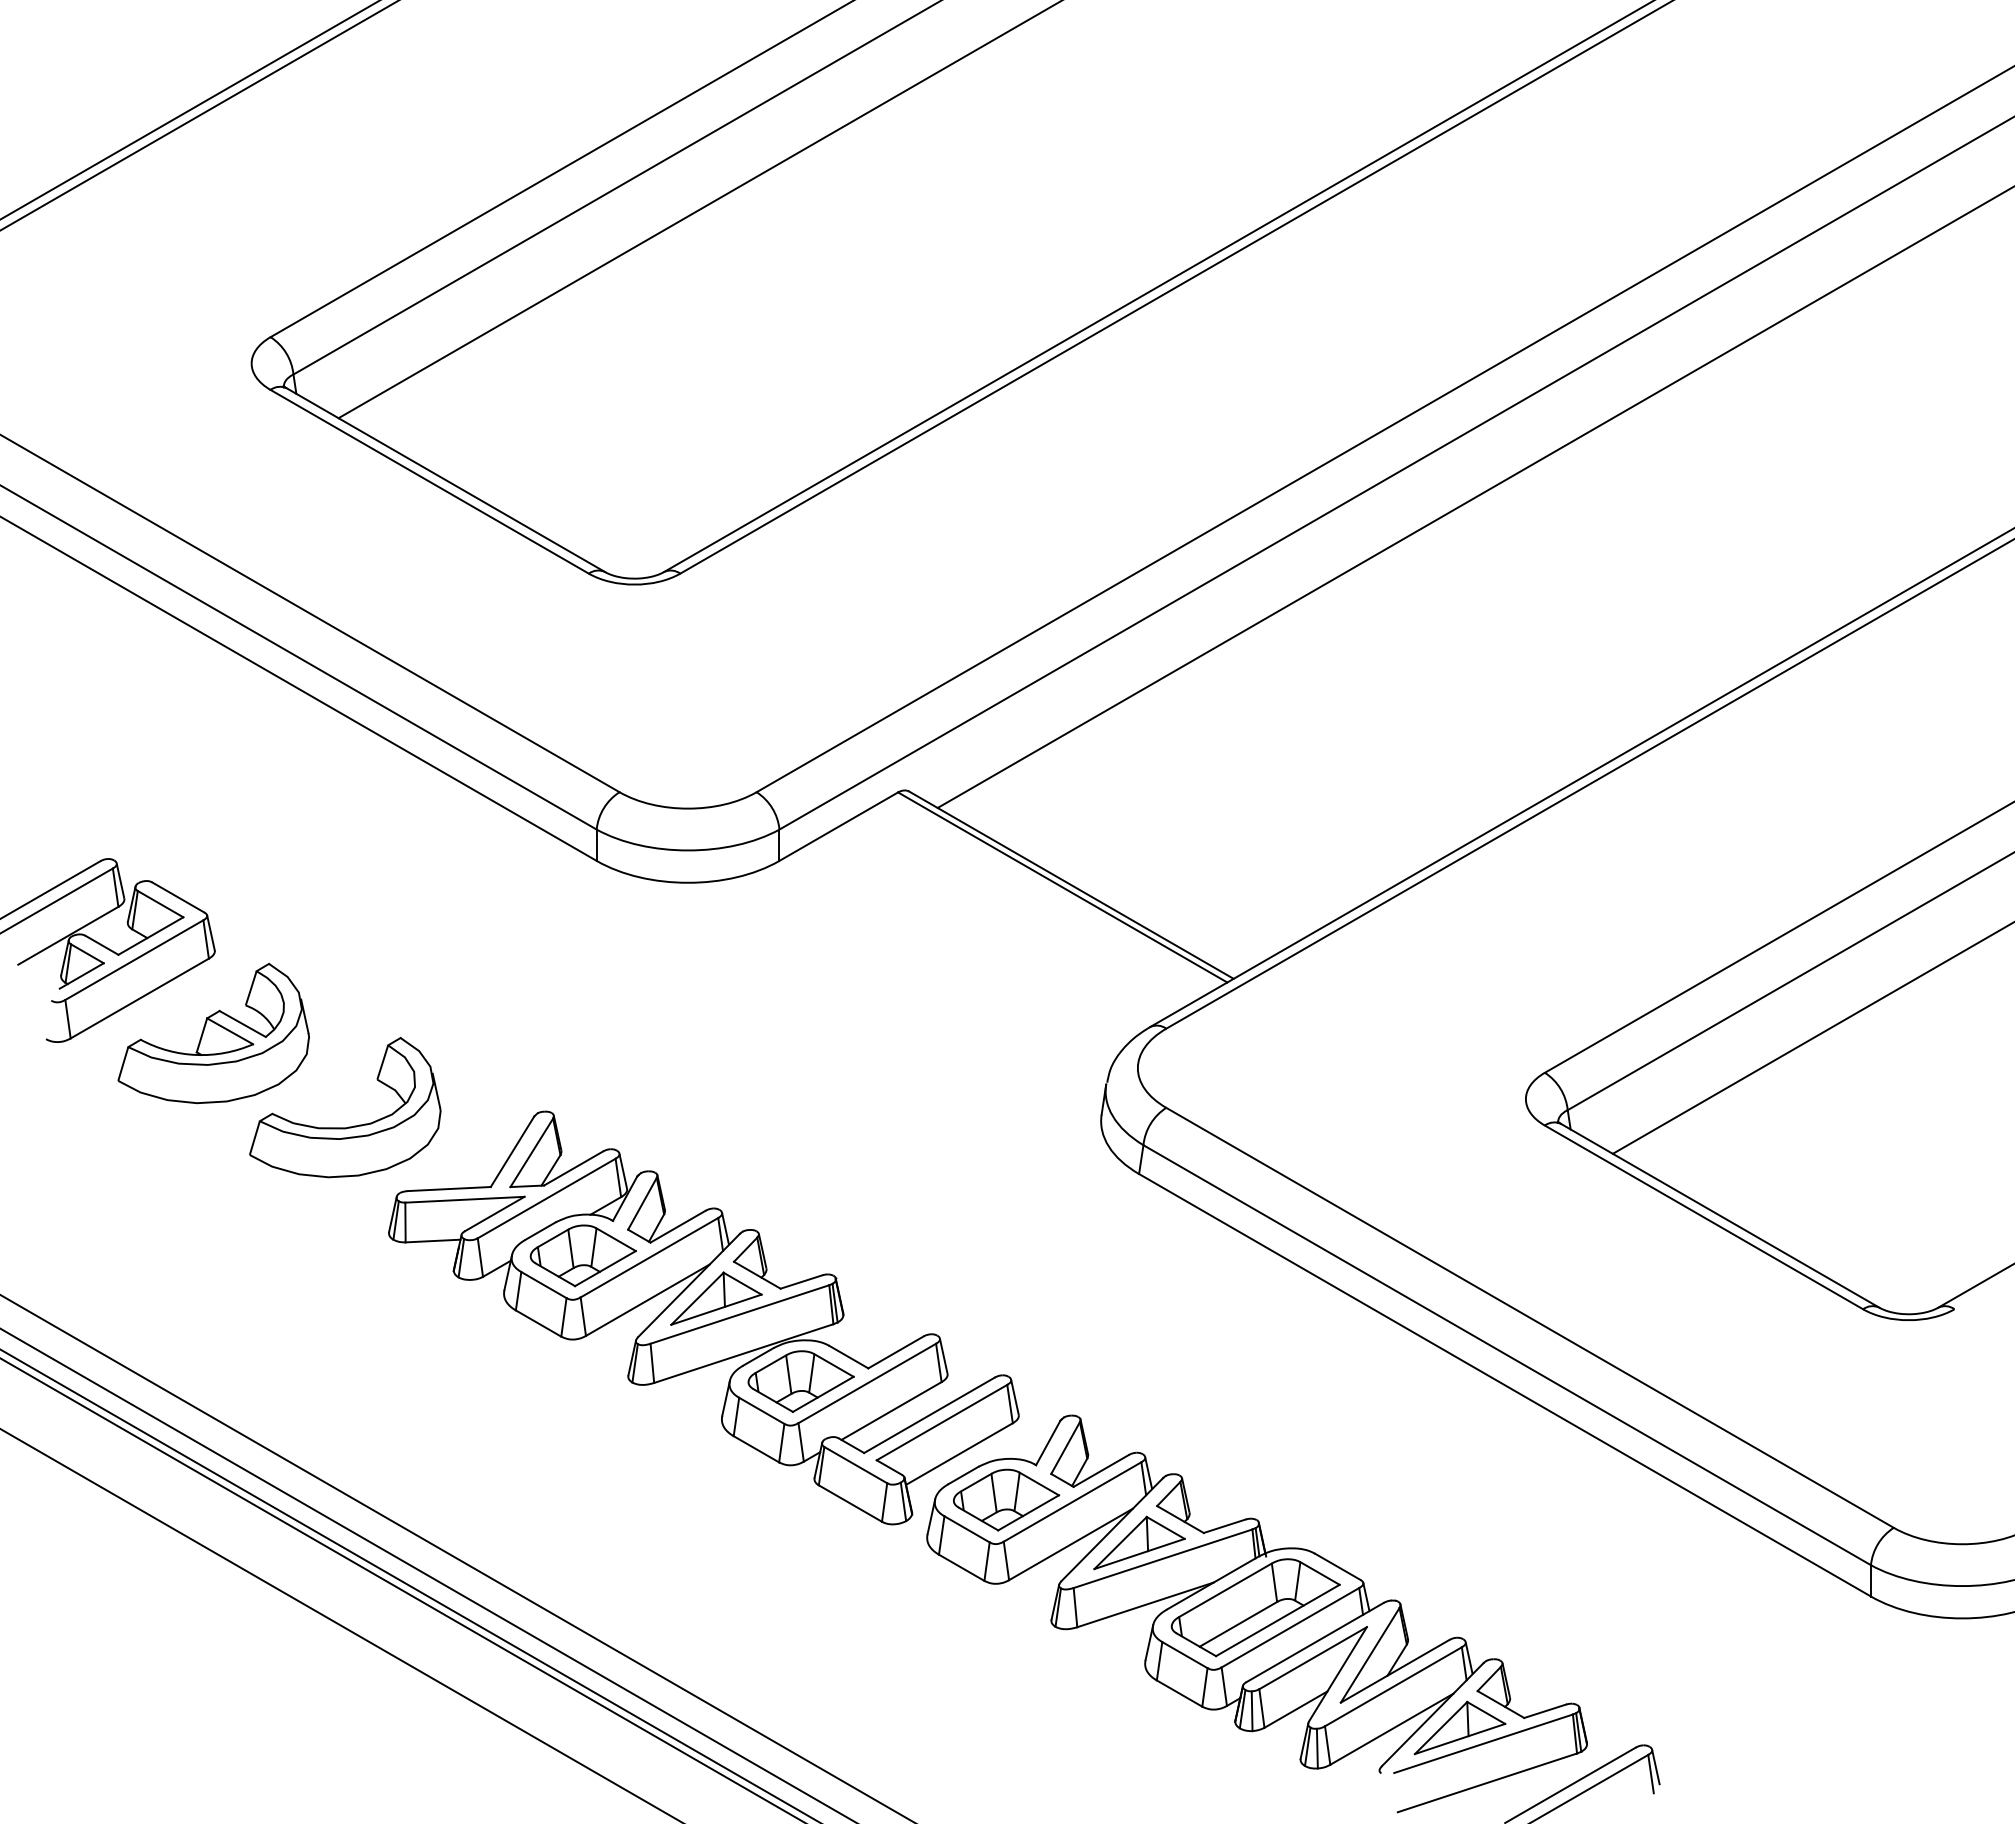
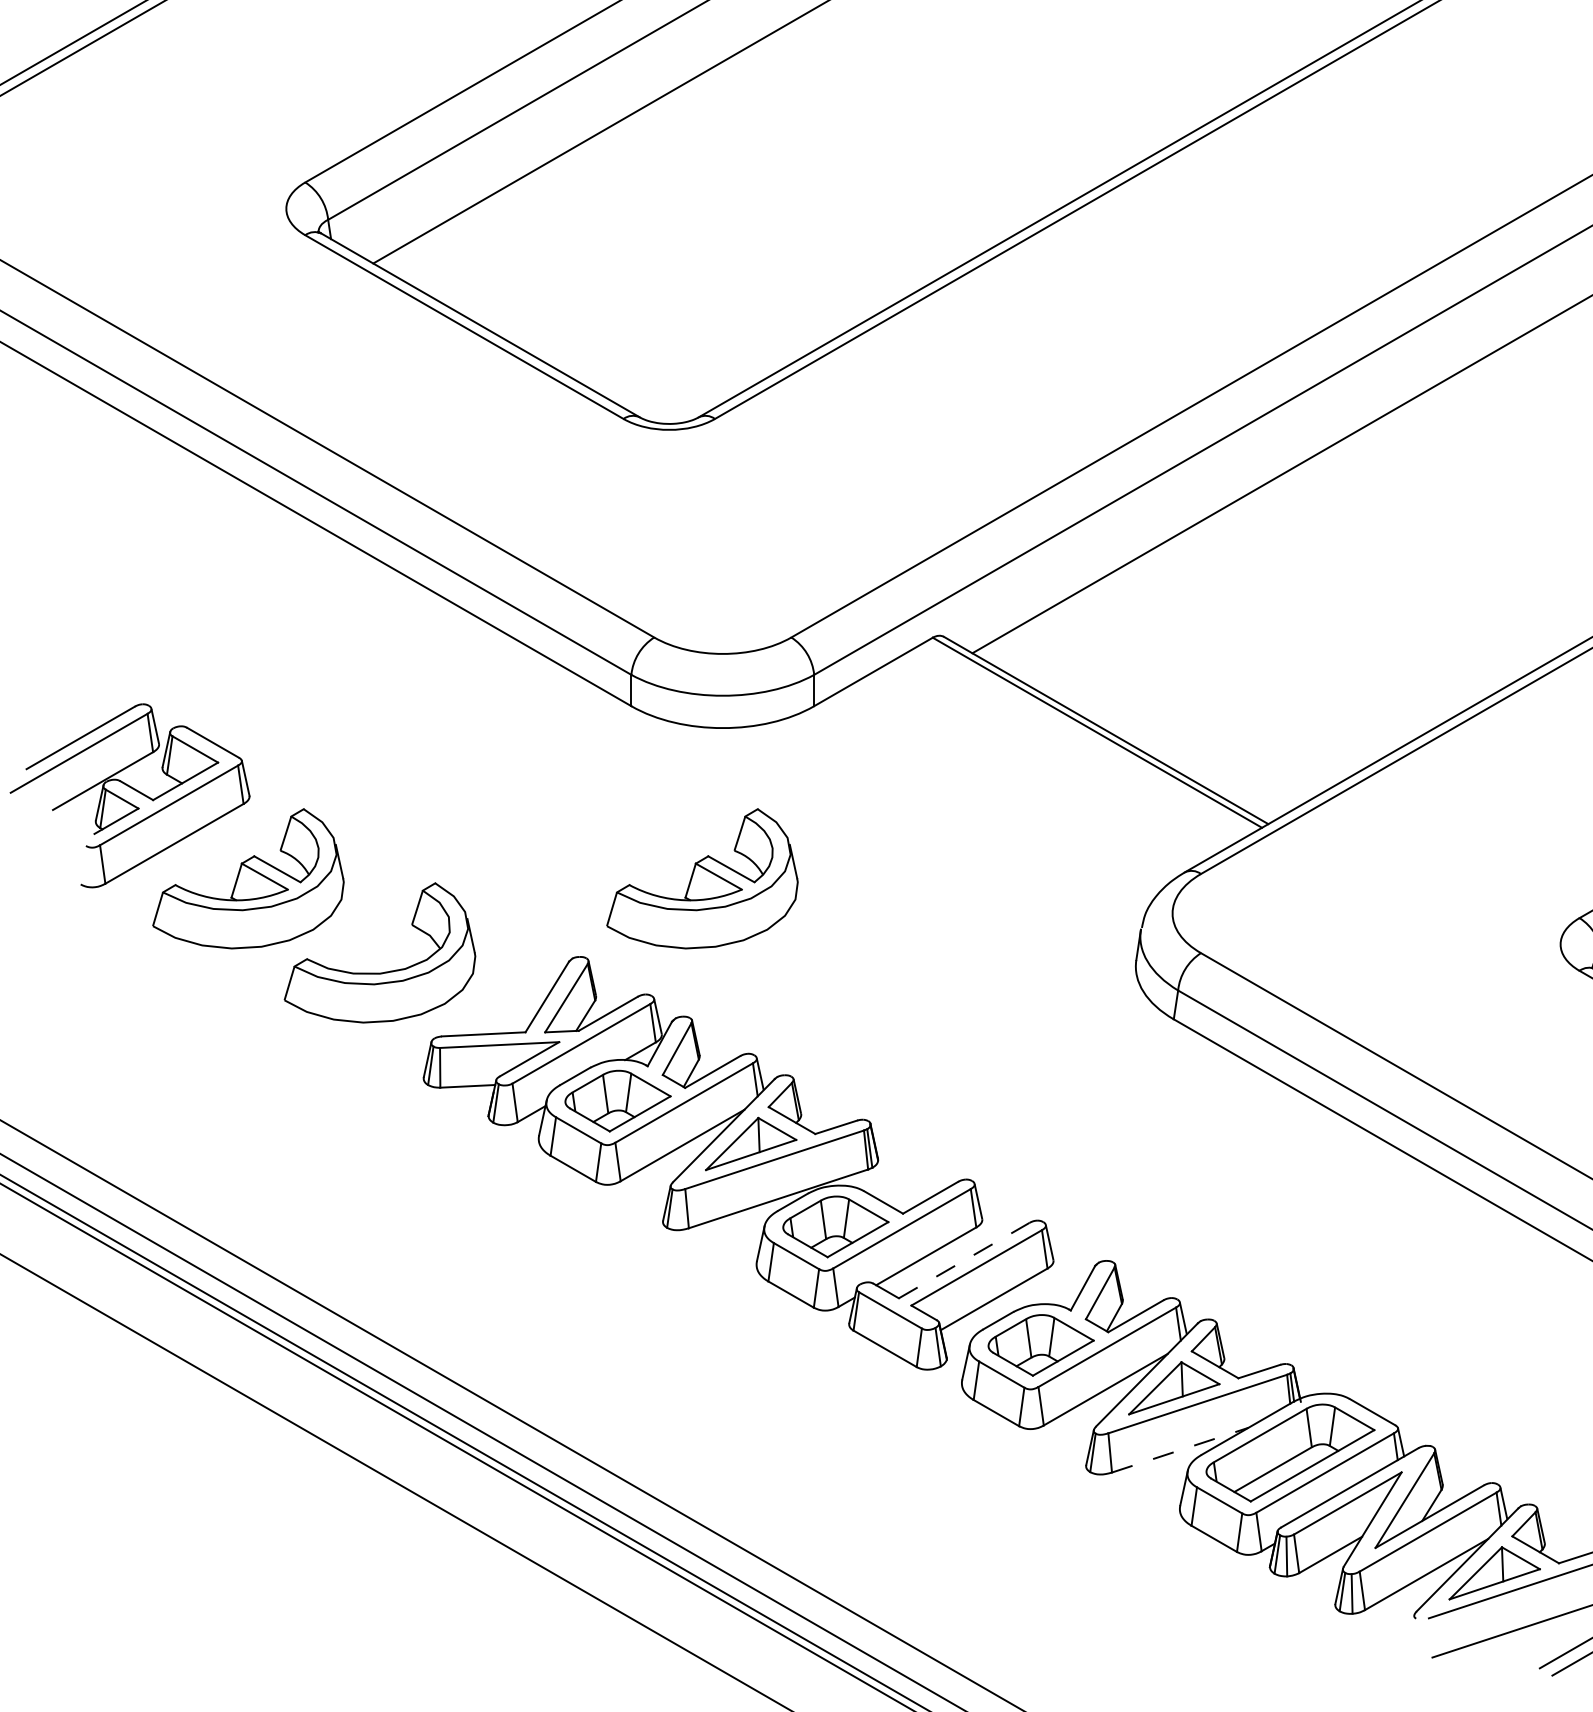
part: (667, 1033) -> (702, 878), added
line: (929, 1415) -> (964, 1260), solid -> dashed
line: (1145, 1604) -> (1180, 1449), solid -> dashed

